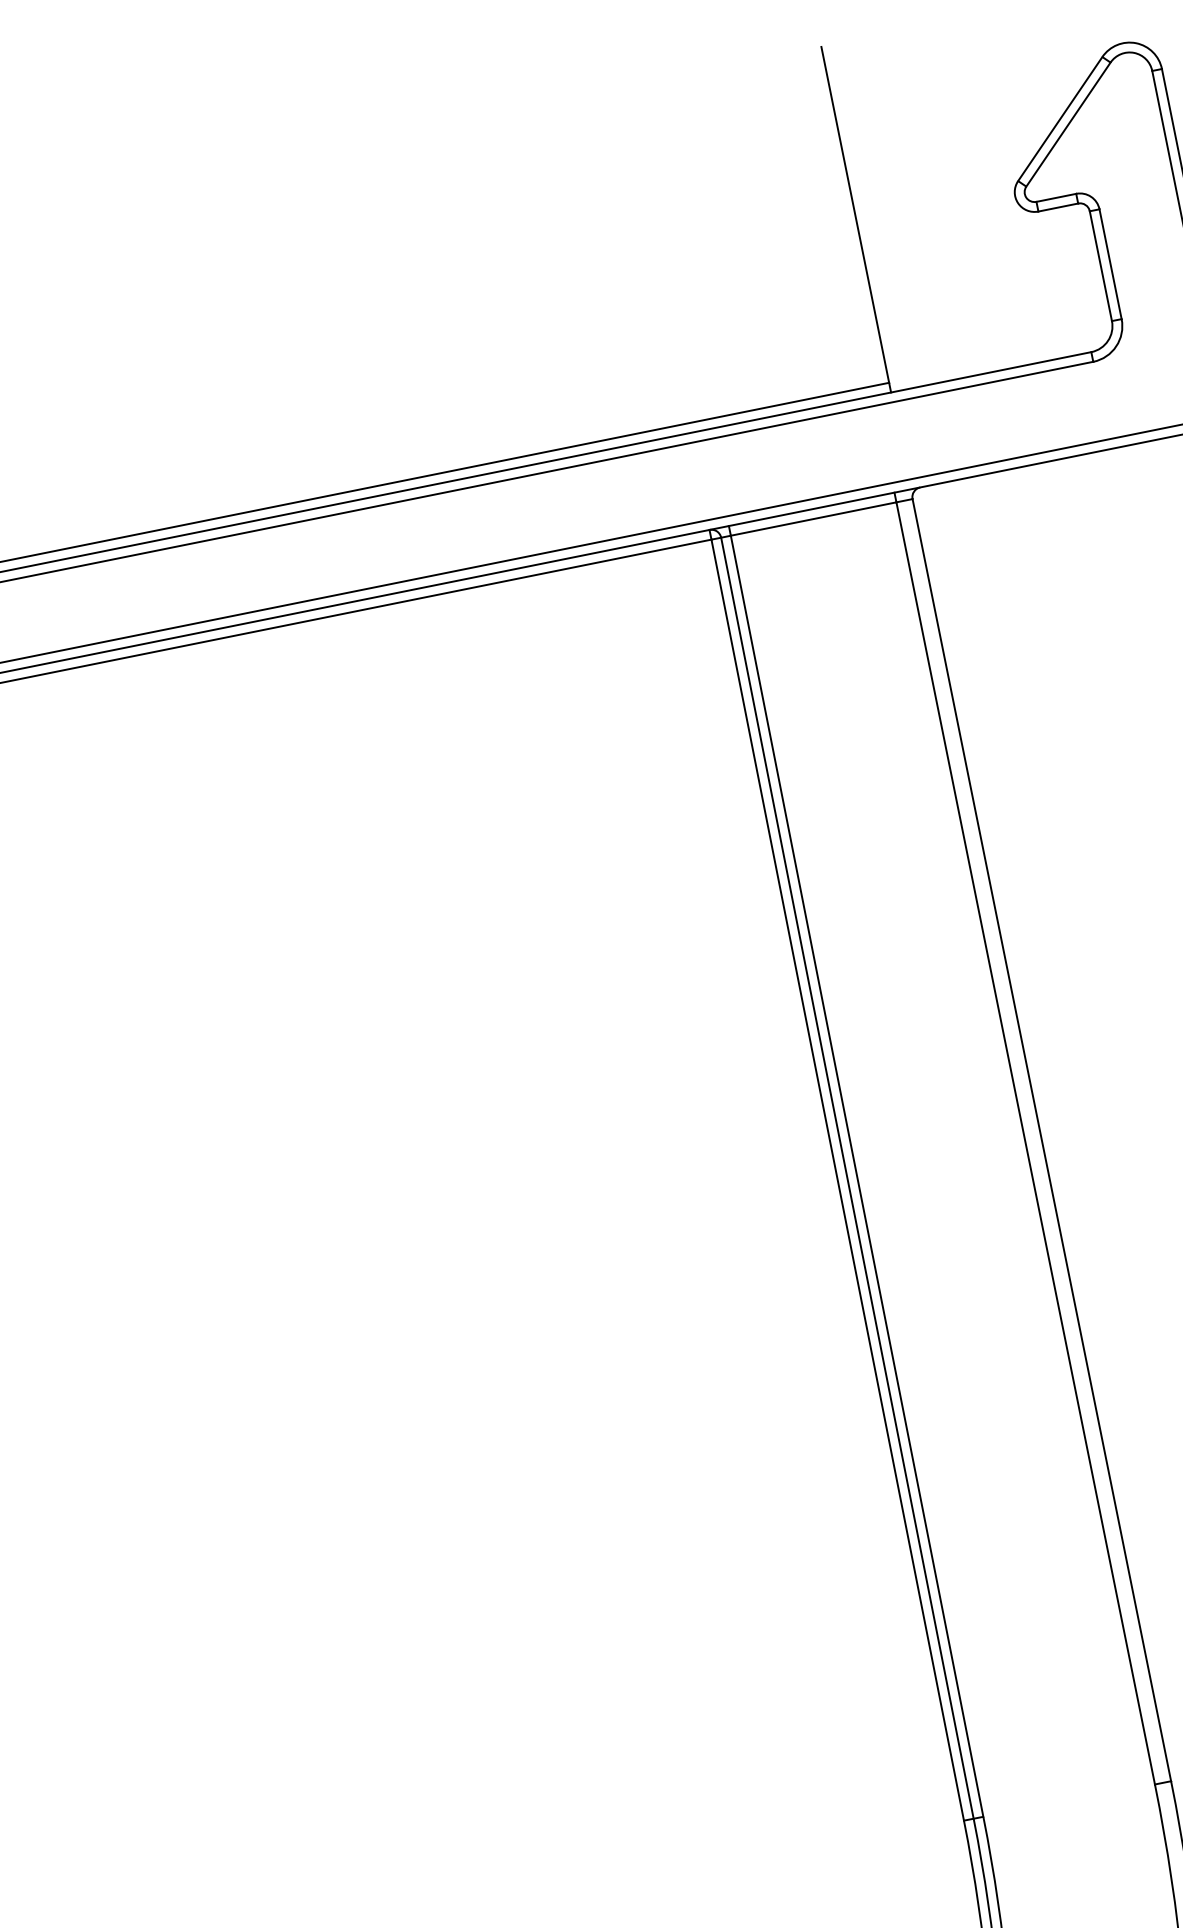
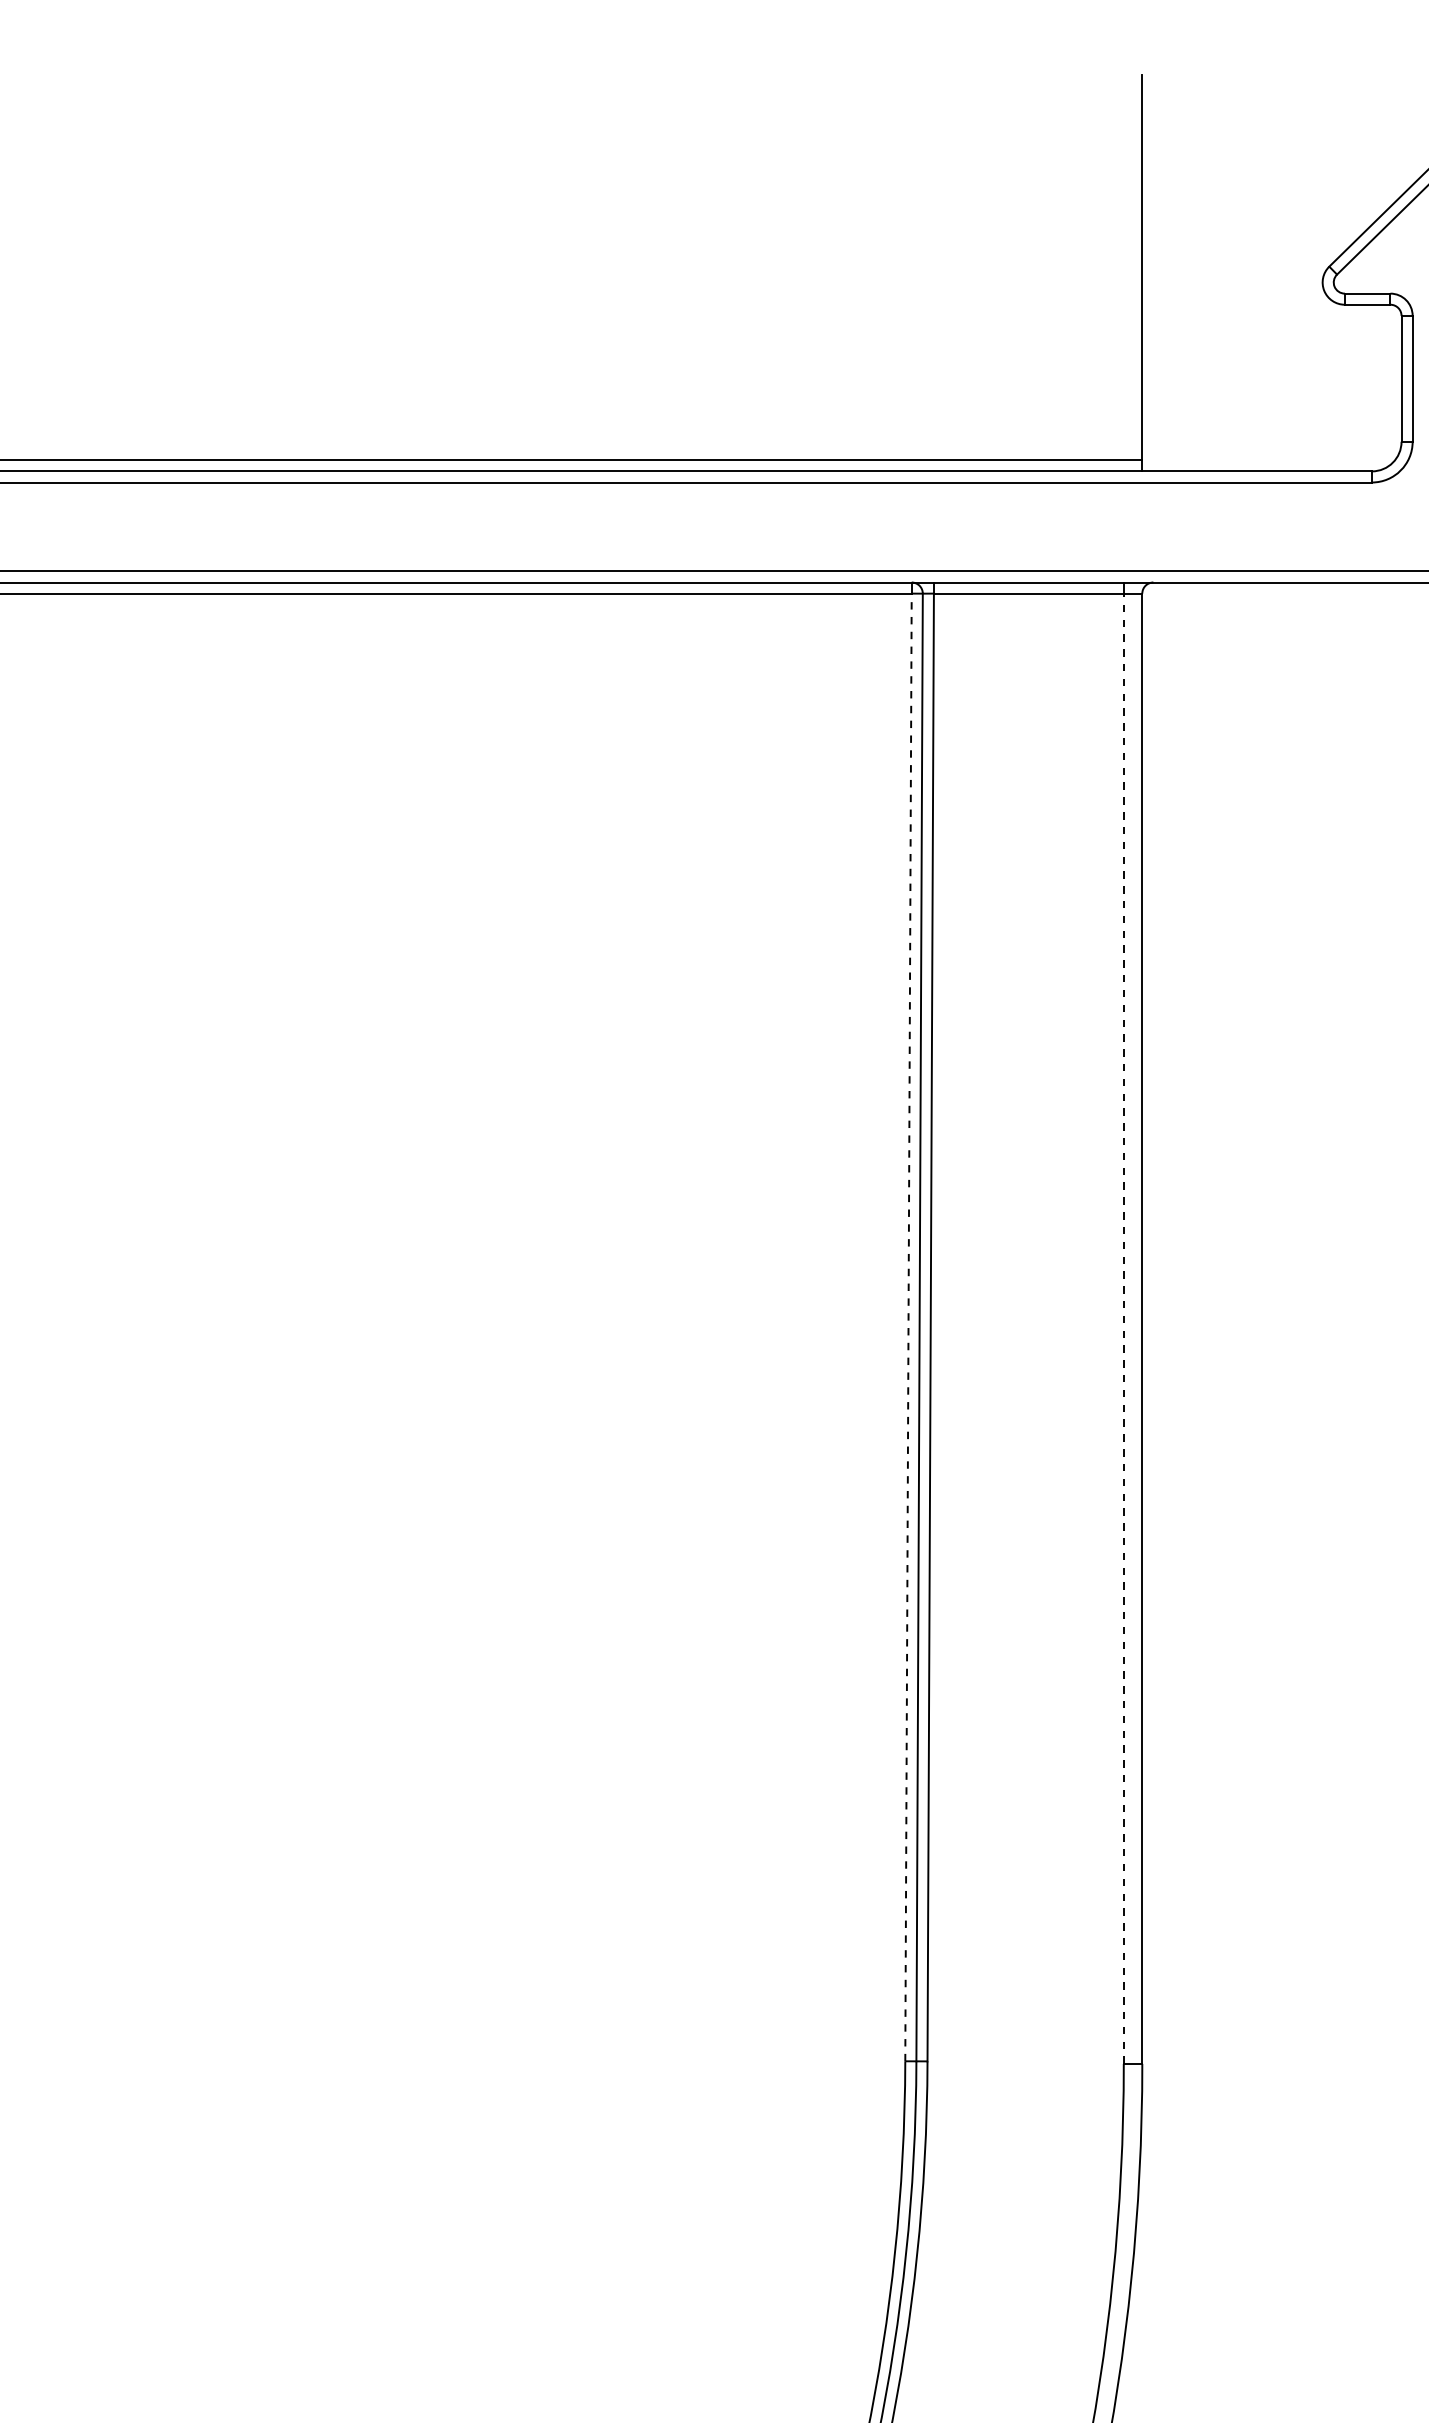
line: (1025, 1143) -> (1123, 1328), solid -> dashed
line: (837, 1180) -> (908, 1327), solid -> dashed

